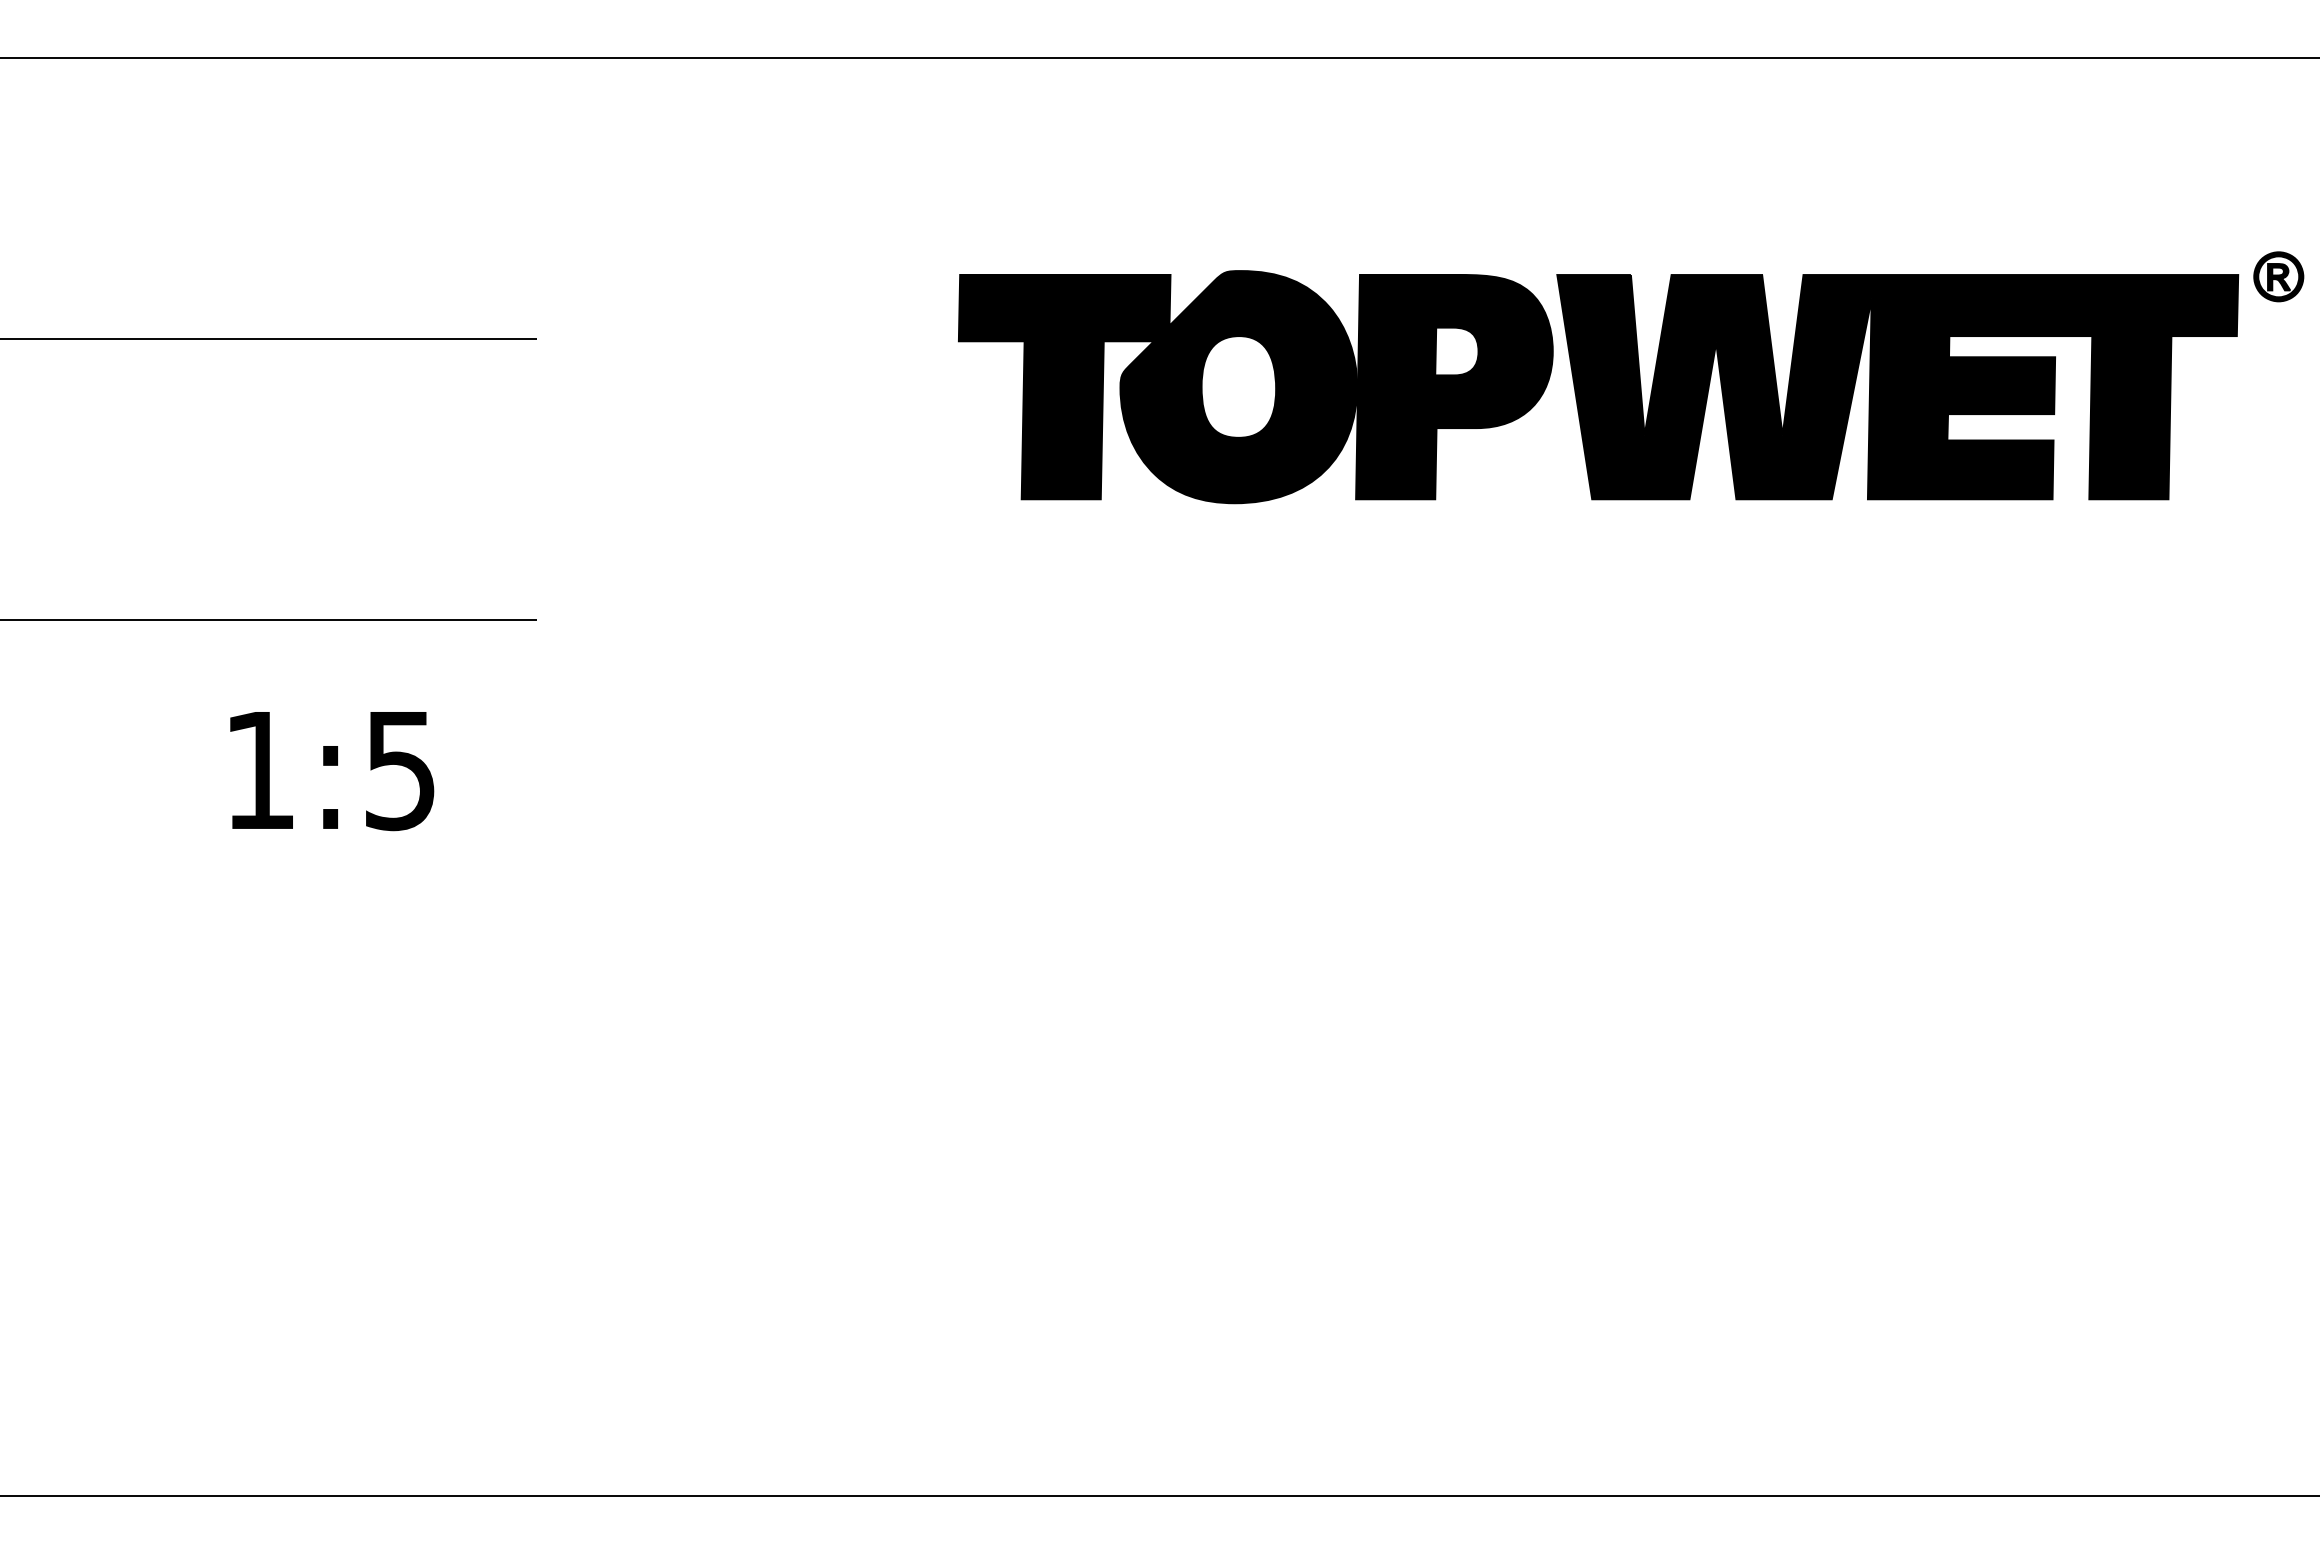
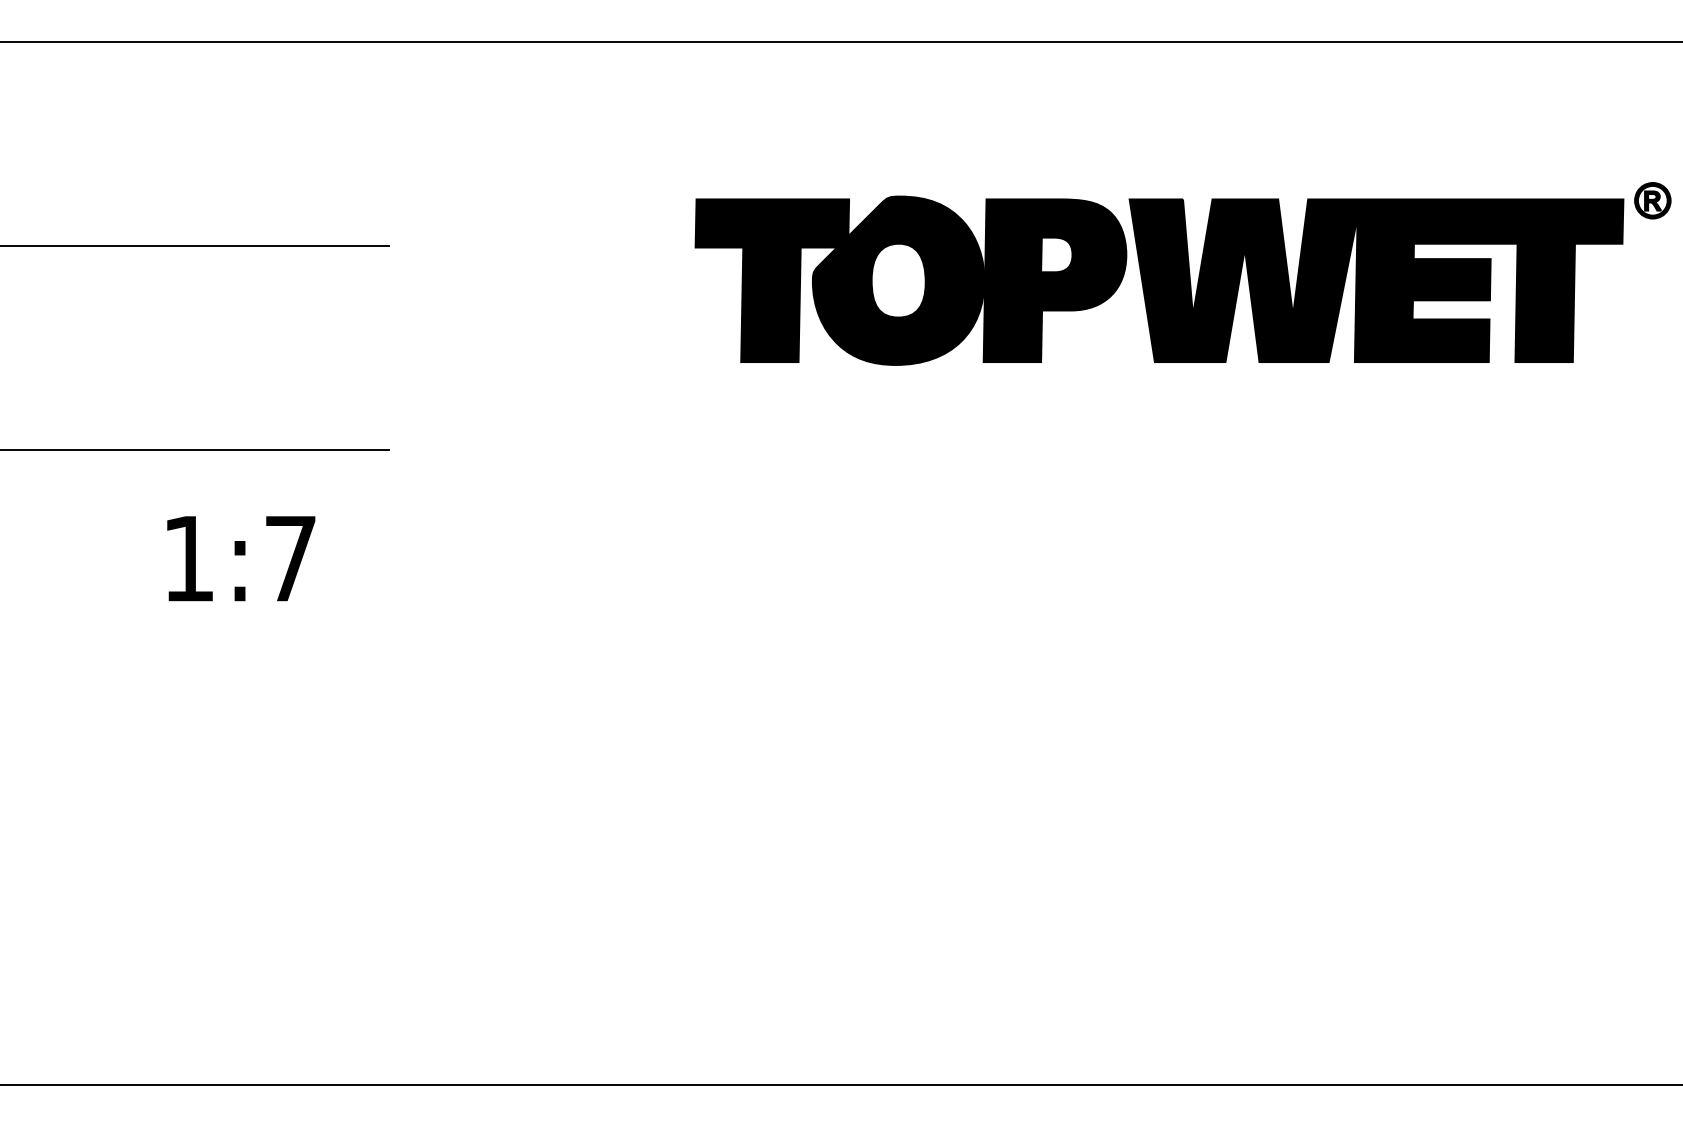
text: (400, 771) -> (290, 559), 1:5 -> 1:7

